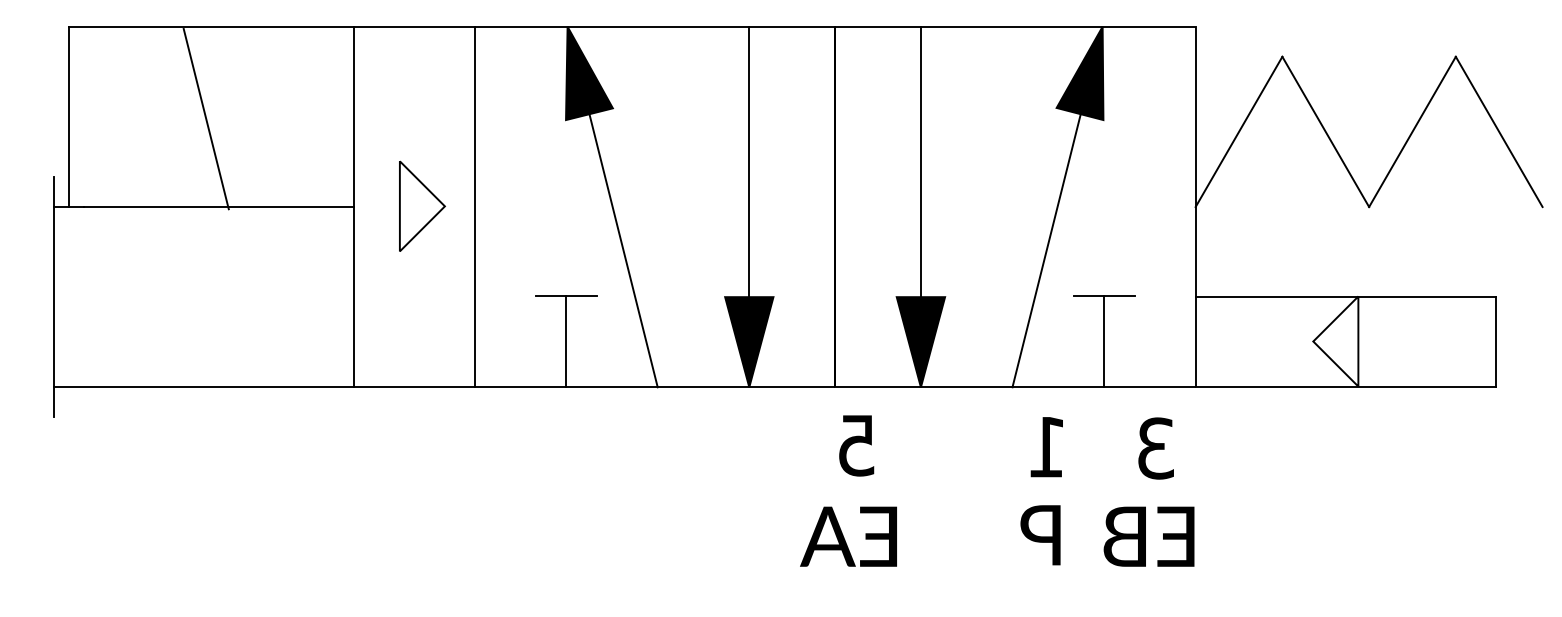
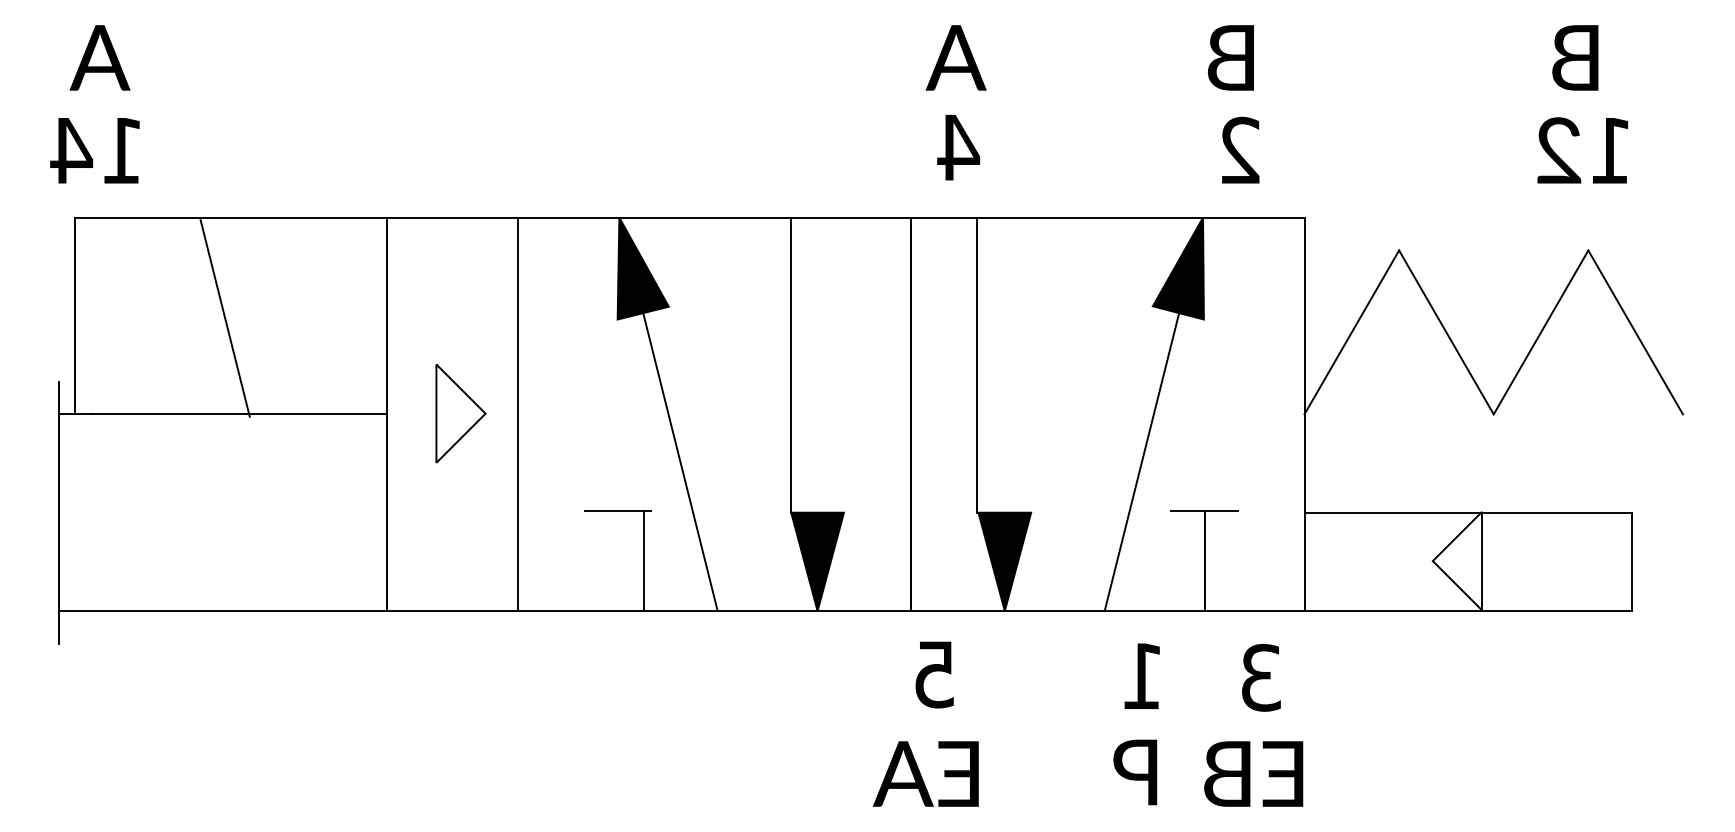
line: (749, 161) -> (790, 364), moved
line: (920, 161) -> (976, 364), moved
line: (565, 341) -> (643, 561), moved

